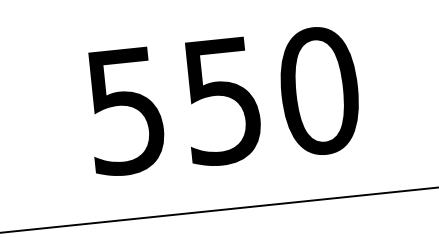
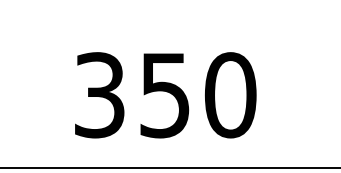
text: (125, 111) -> (99, 95), 550 -> 350

